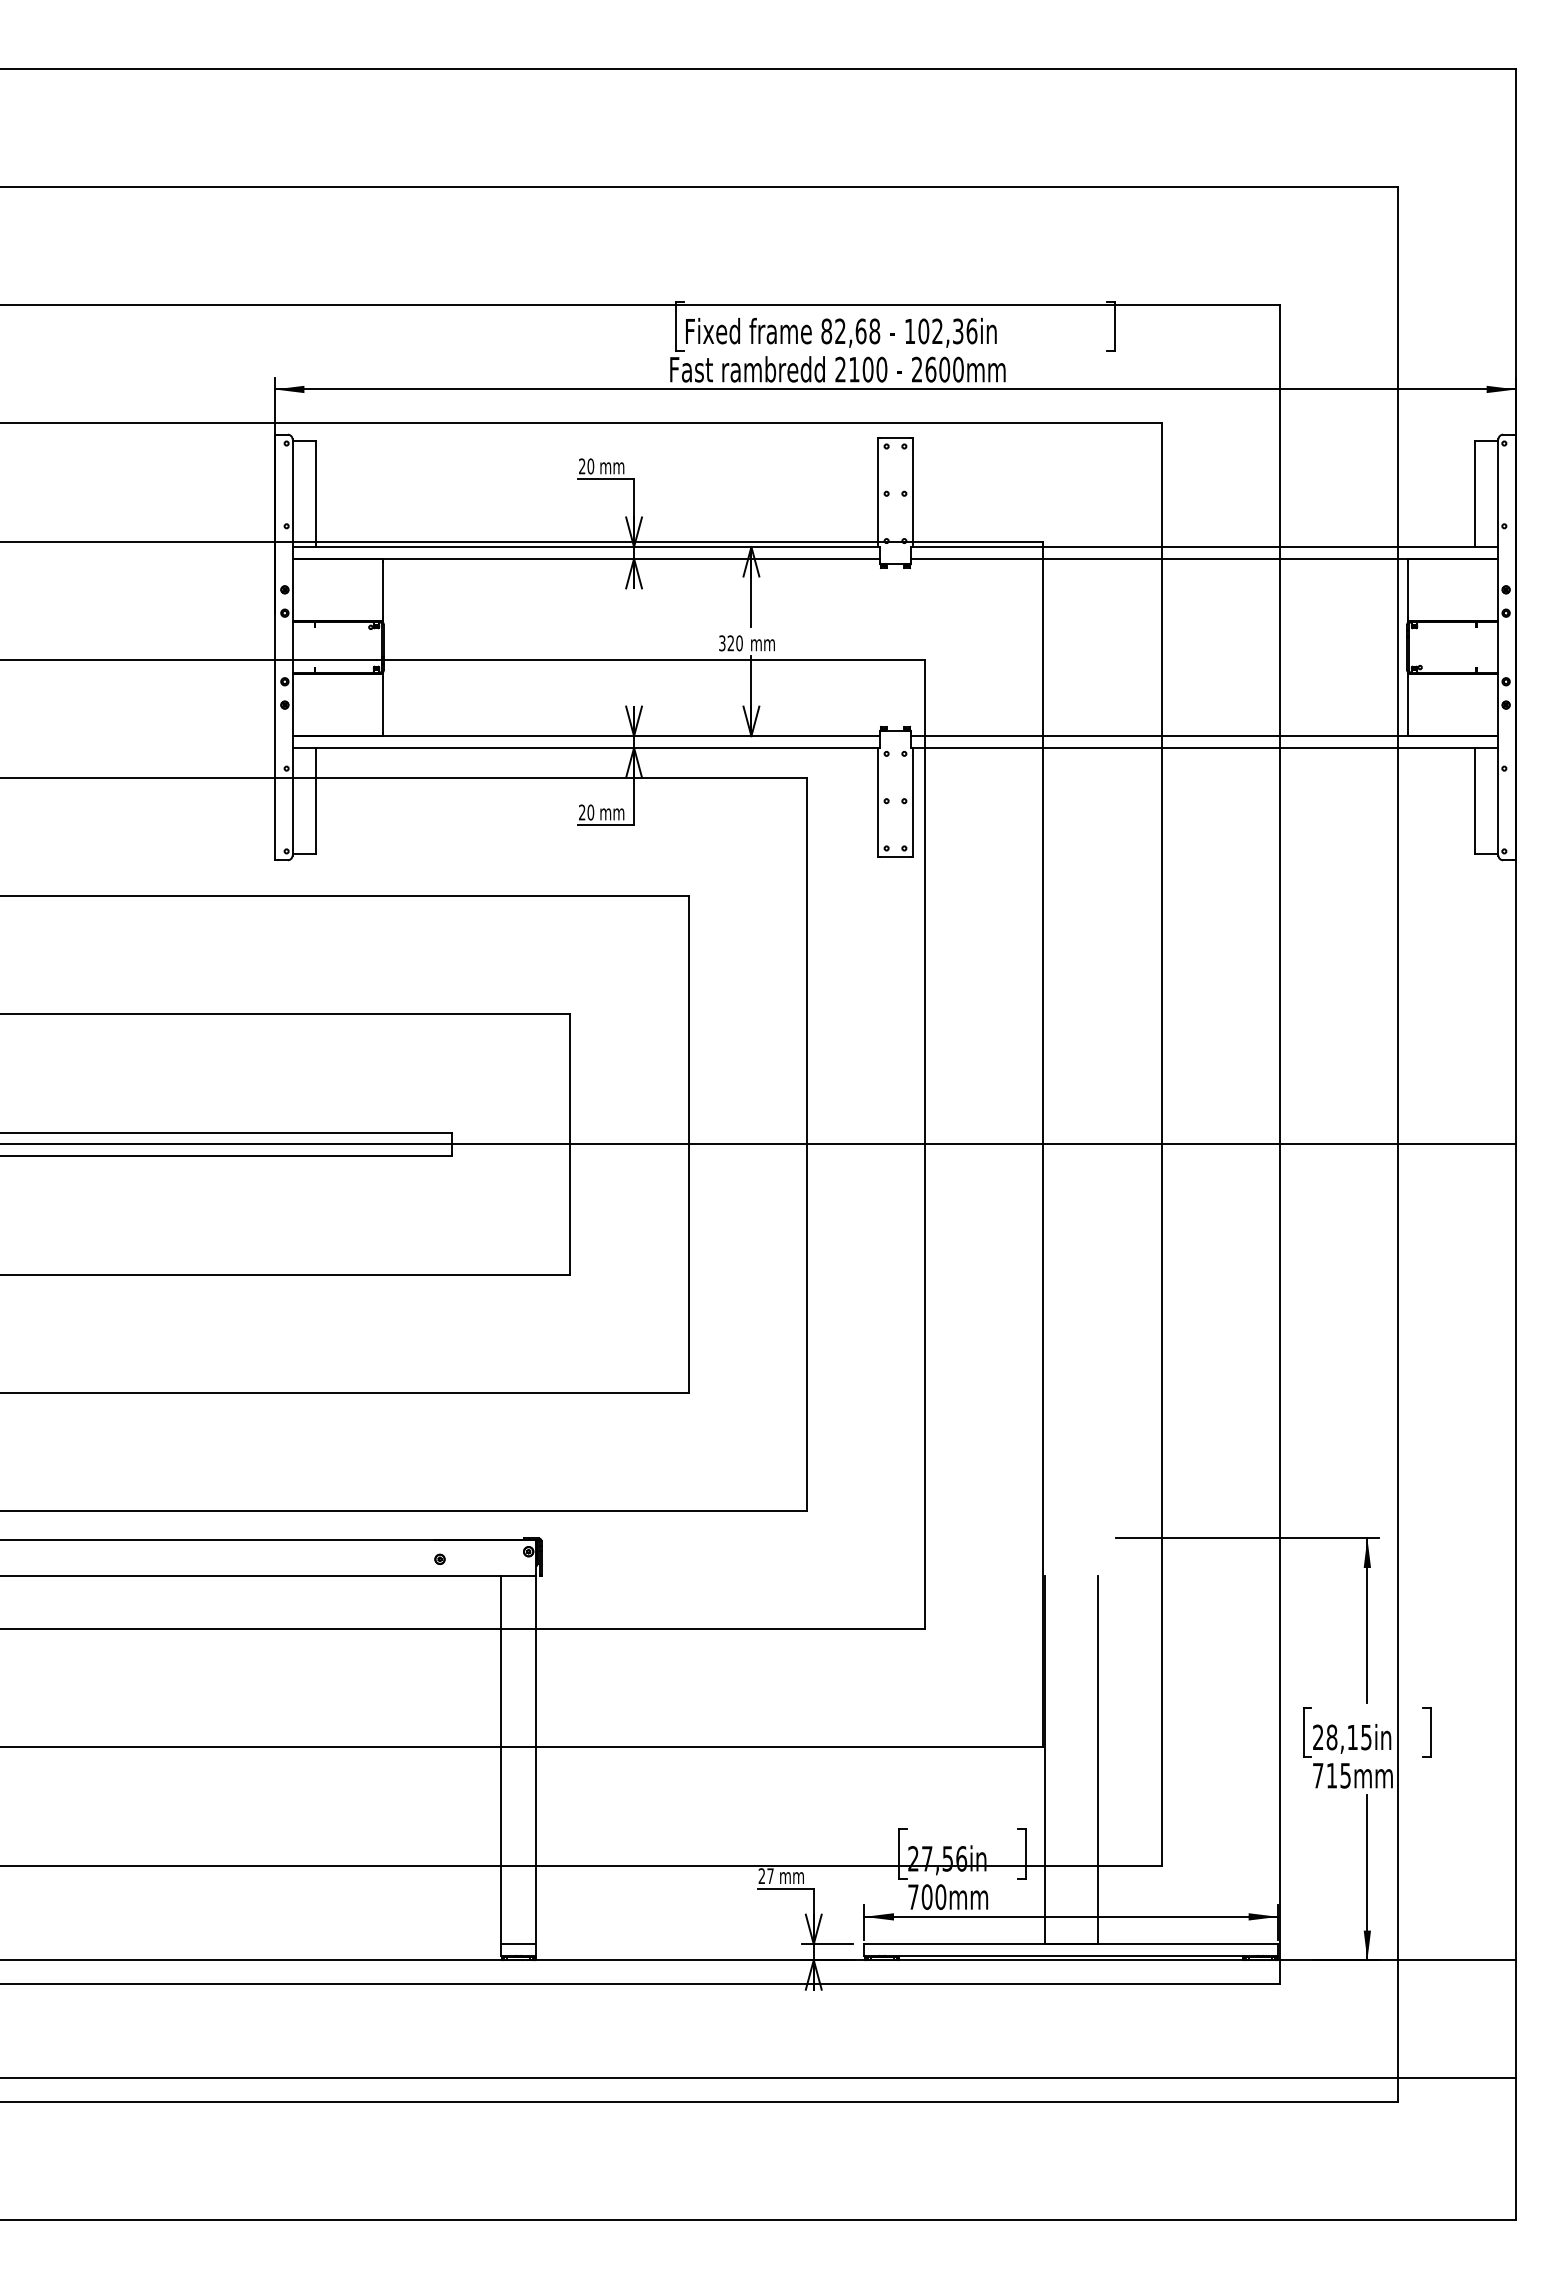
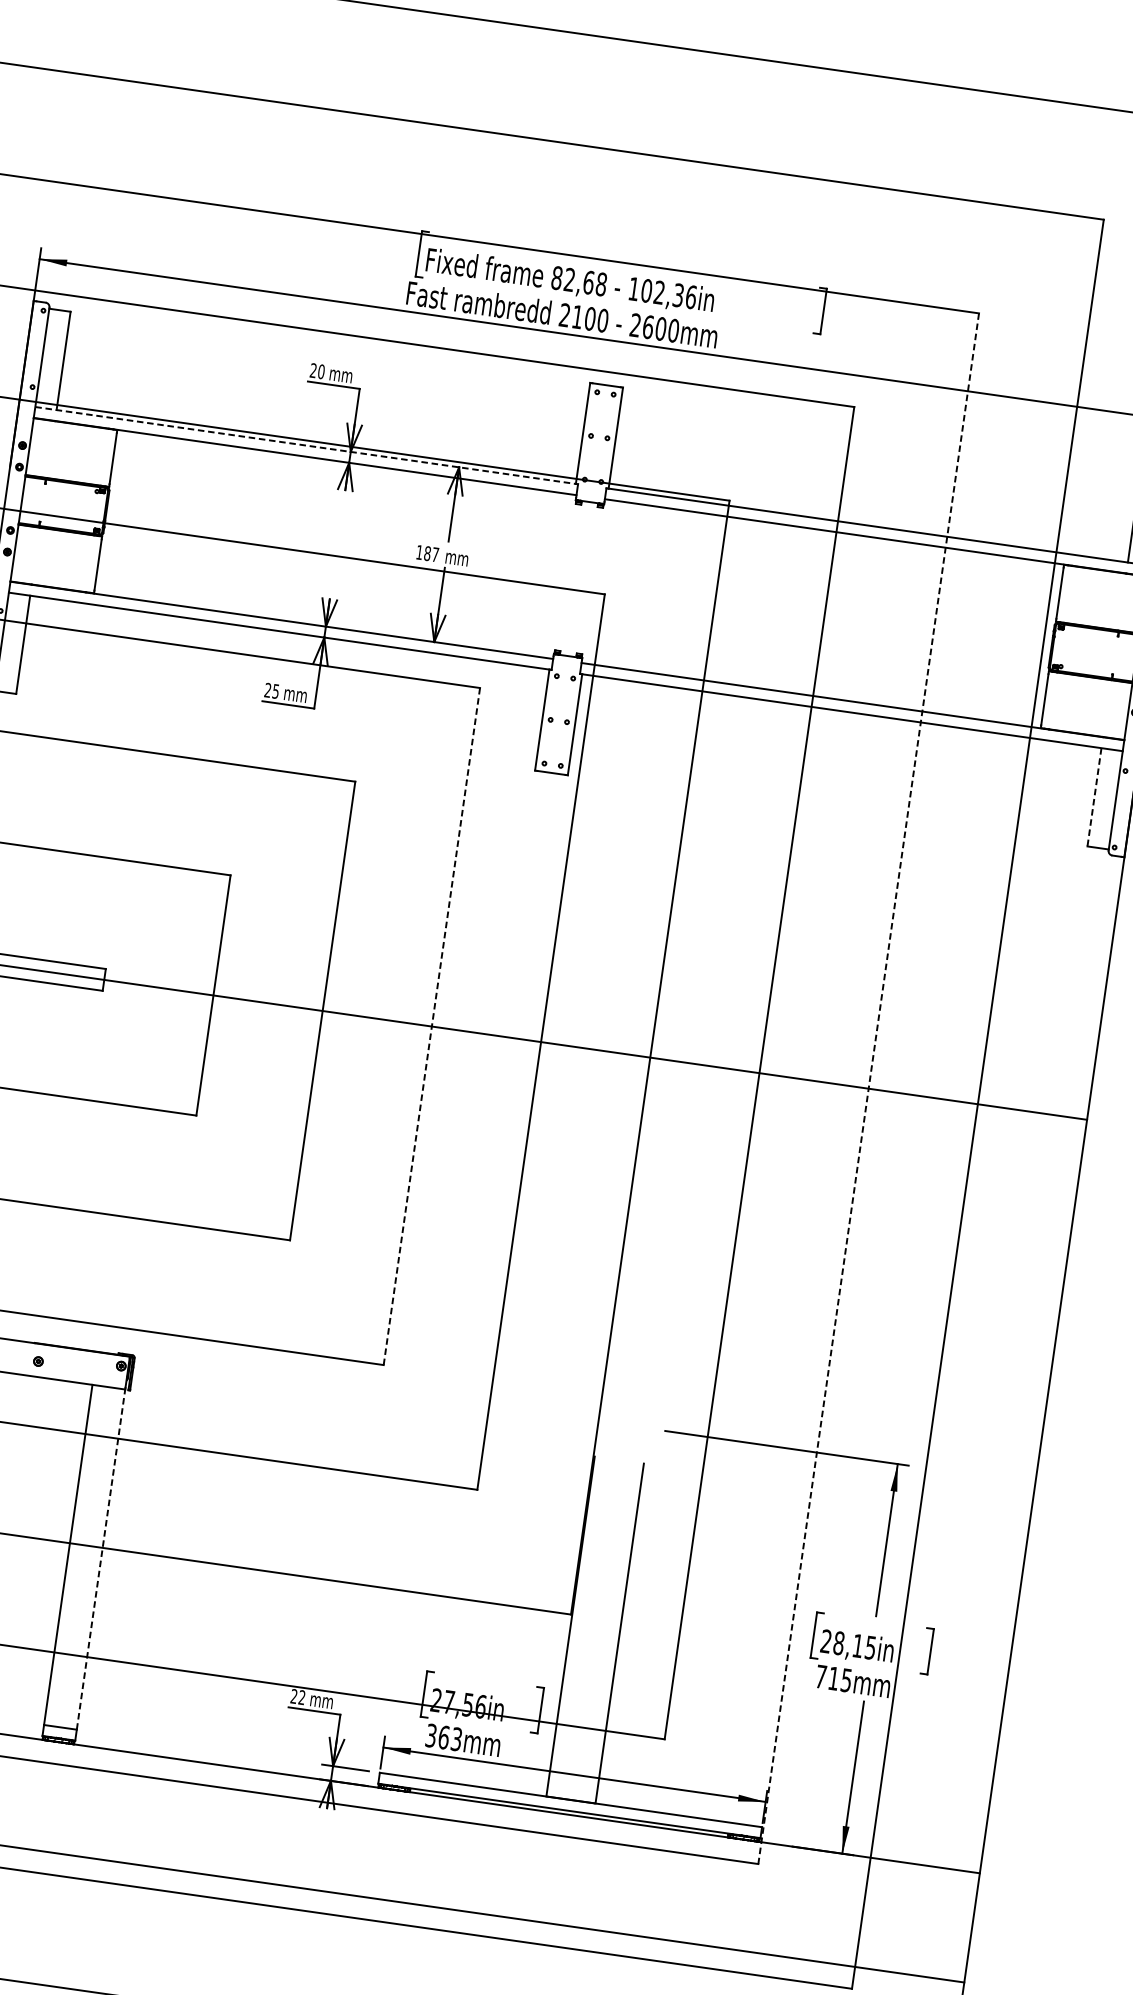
line: (585, 546) -> (305, 445), solid -> dashed
text: (730, 643) -> (427, 553), 320 -> 187
line: (1475, 801) -> (1094, 797), solid -> dashed
text: (590, 812) -> (275, 691), 20 -> 25
line: (806, 1144) -> (431, 1026), solid -> dashed
line: (1279, 1144) -> (868, 1088), solid -> dashed
line: (536, 1759) -> (101, 1559), solid -> dashed
text: (770, 1875) -> (302, 1696), 27 -> 22
text: (927, 1897) -> (444, 1737), 700mm -> 363mm

